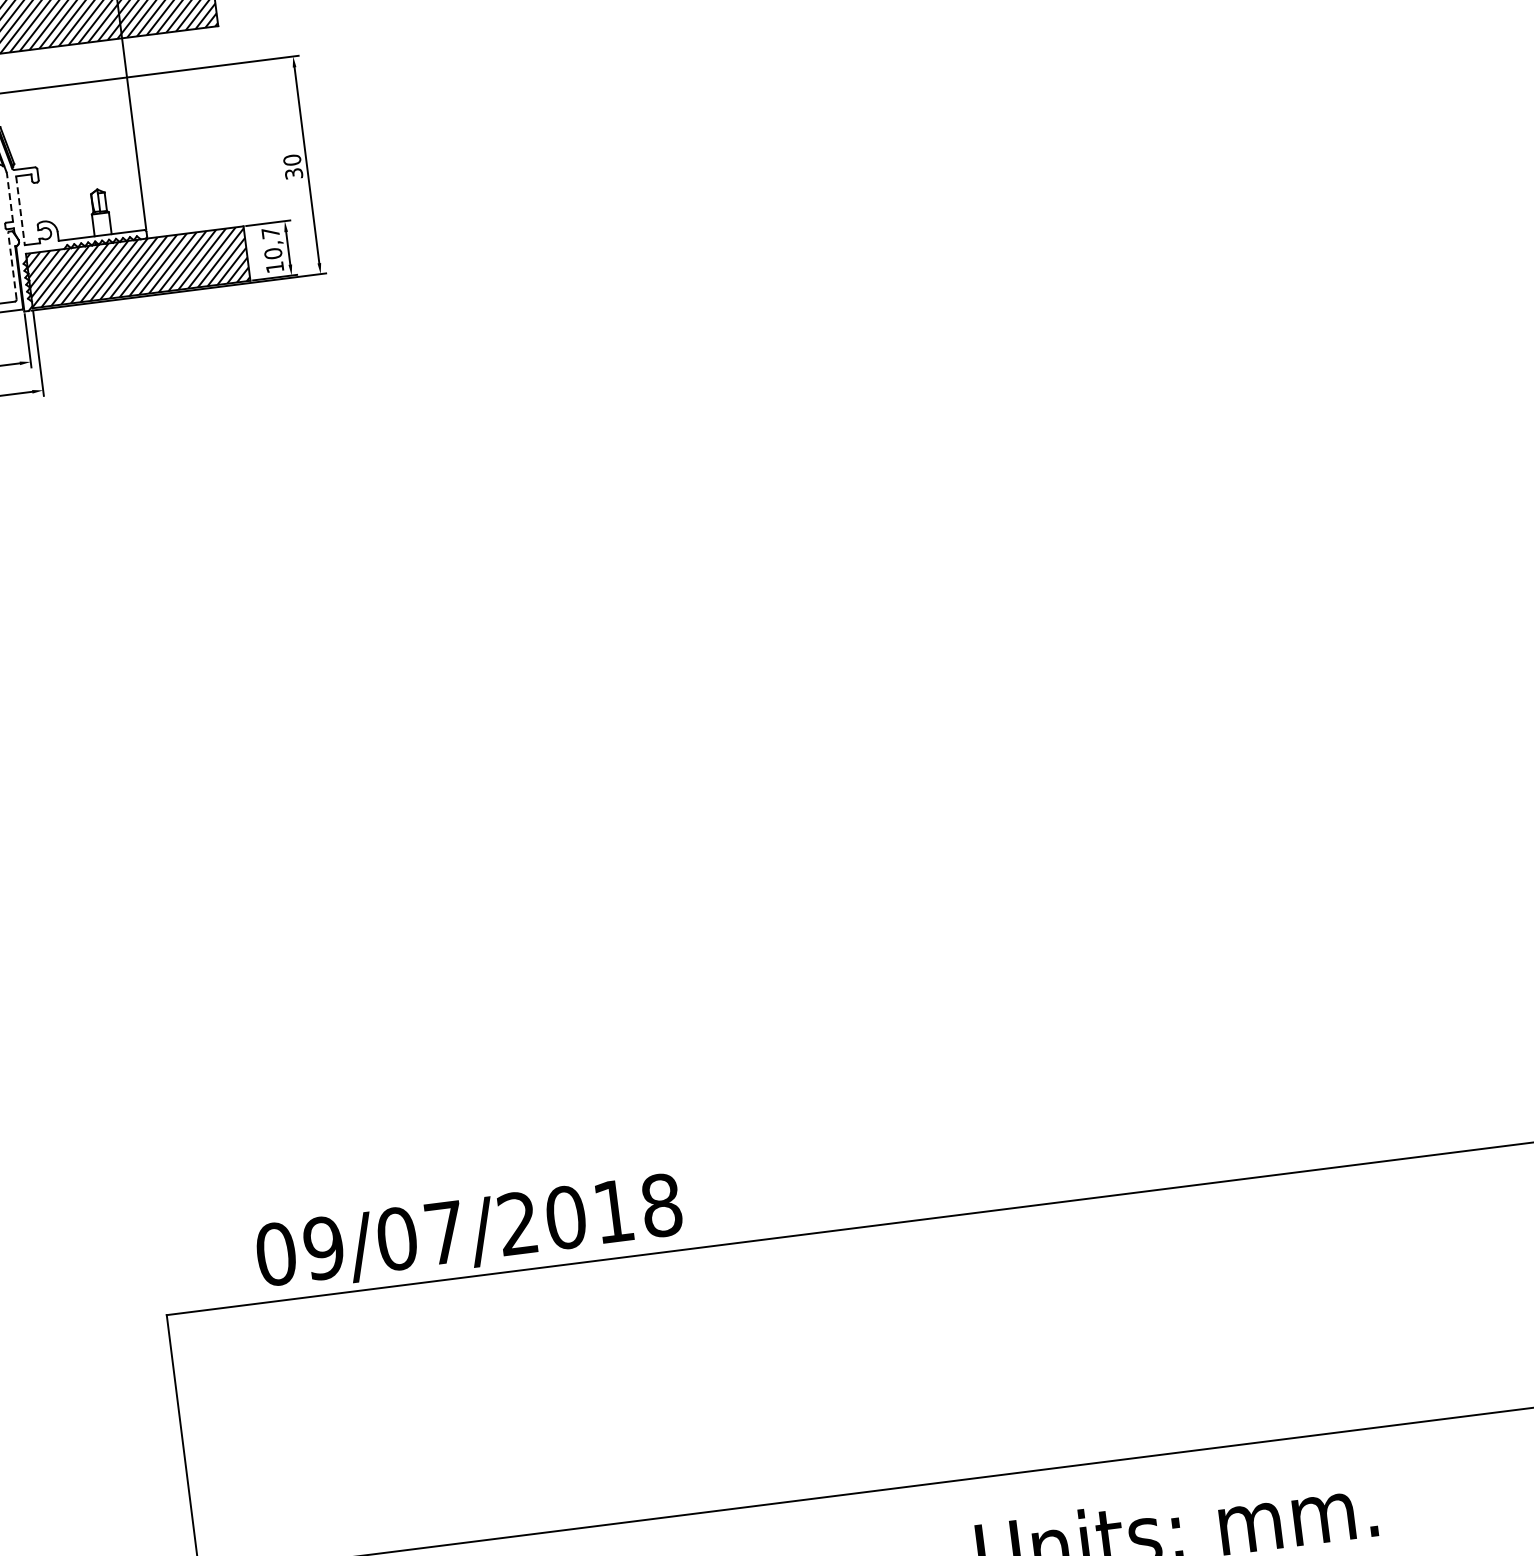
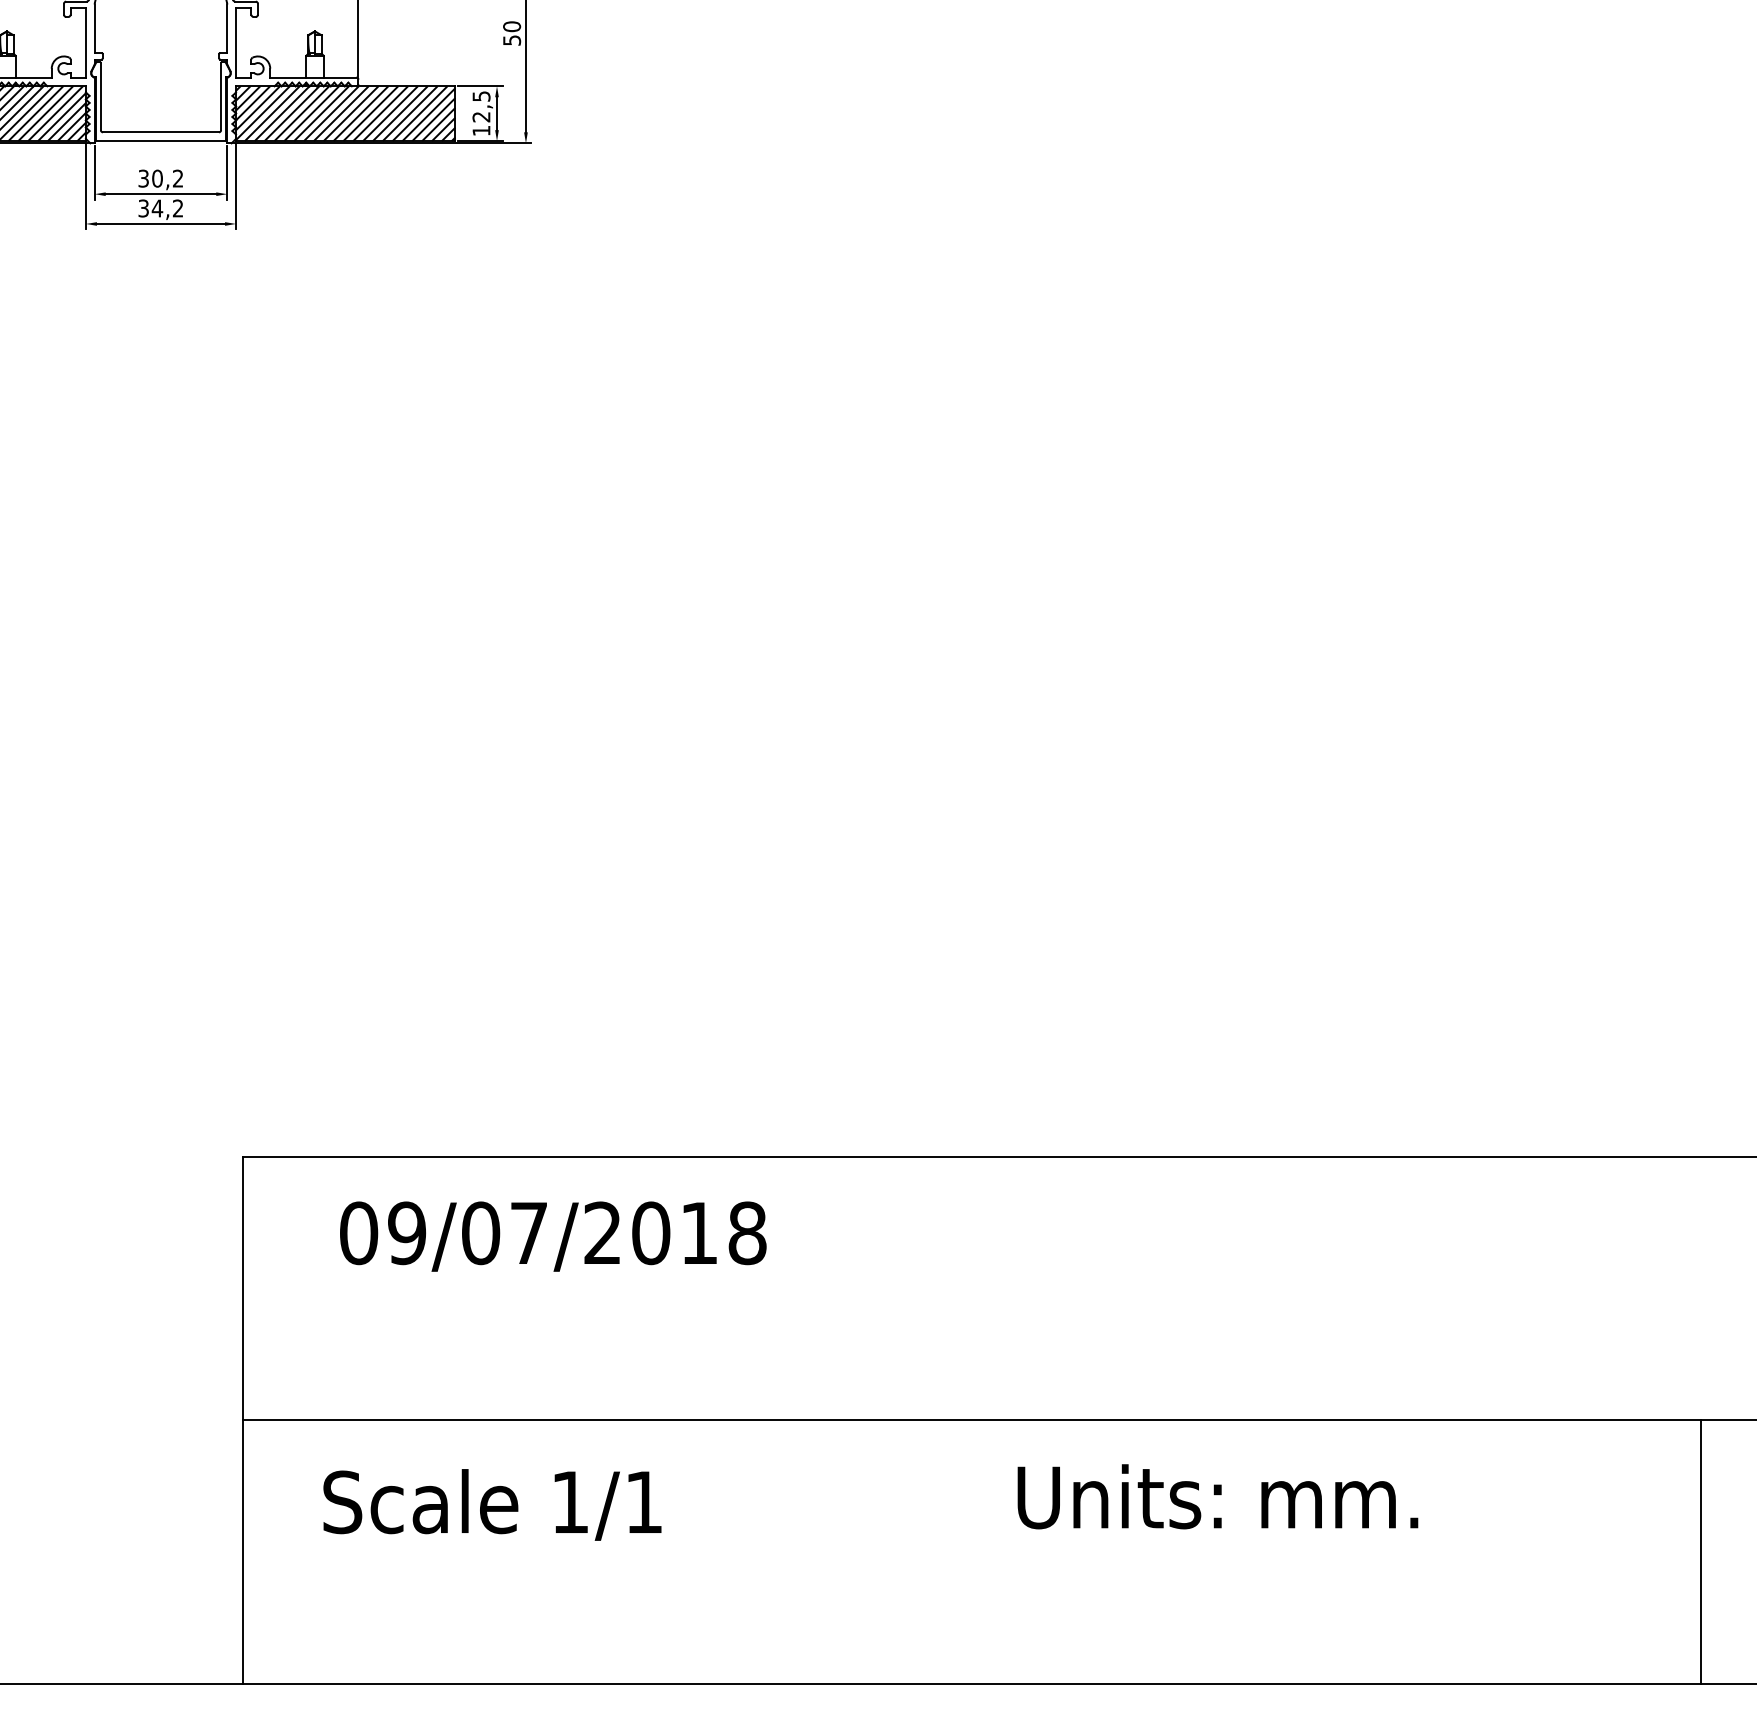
text: (293, 173) -> (511, 40), 30 -> 50
line: (10, 197) -> (227, 28), dashed -> solid
line: (20, 210) -> (236, 42), dashed -> solid
text: (271, 243) -> (481, 106), 10,7 -> 12,5
line: (12, 265) -> (221, 96), dashed -> solid
text: (469, 1232) -> (553, 1236), moved

